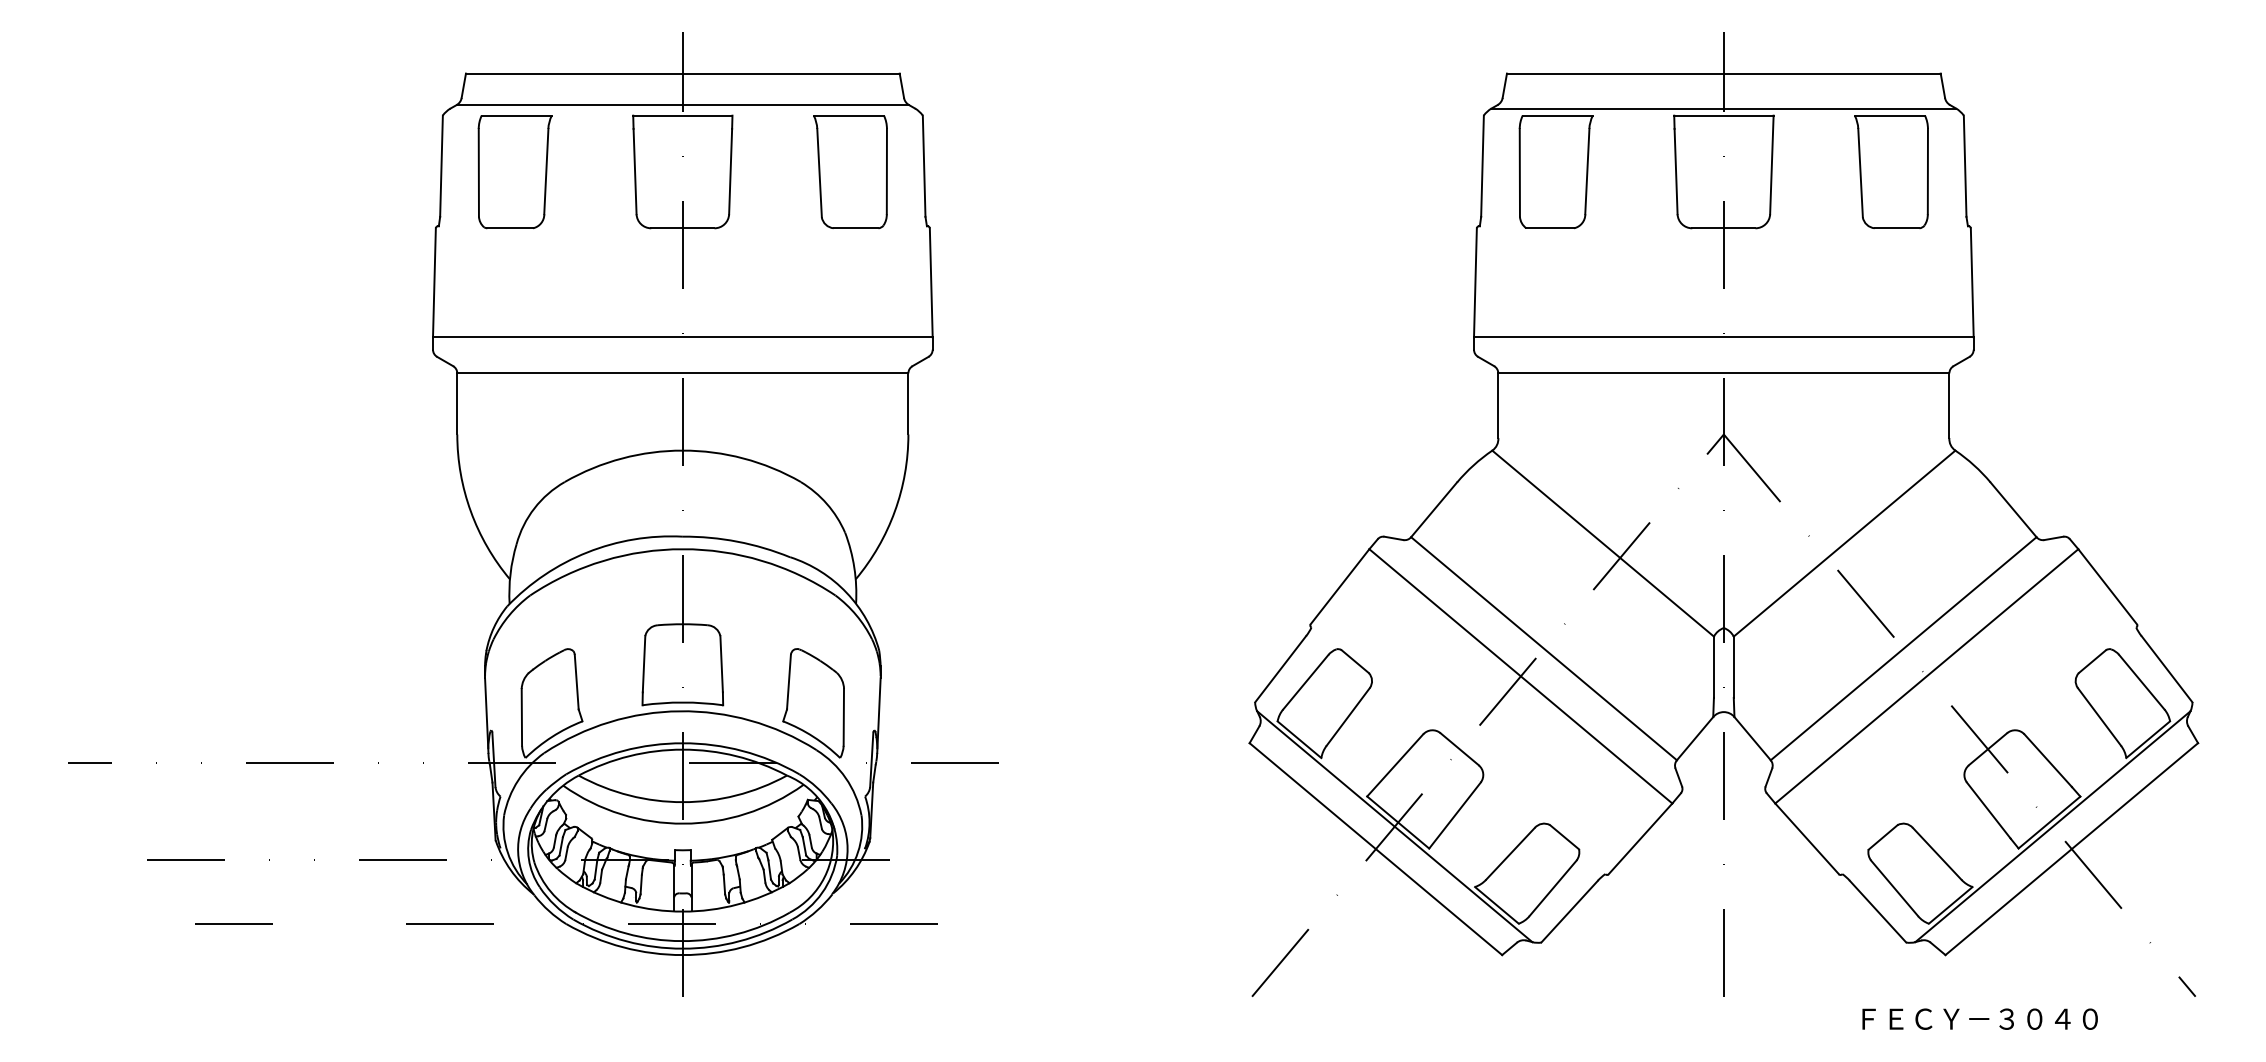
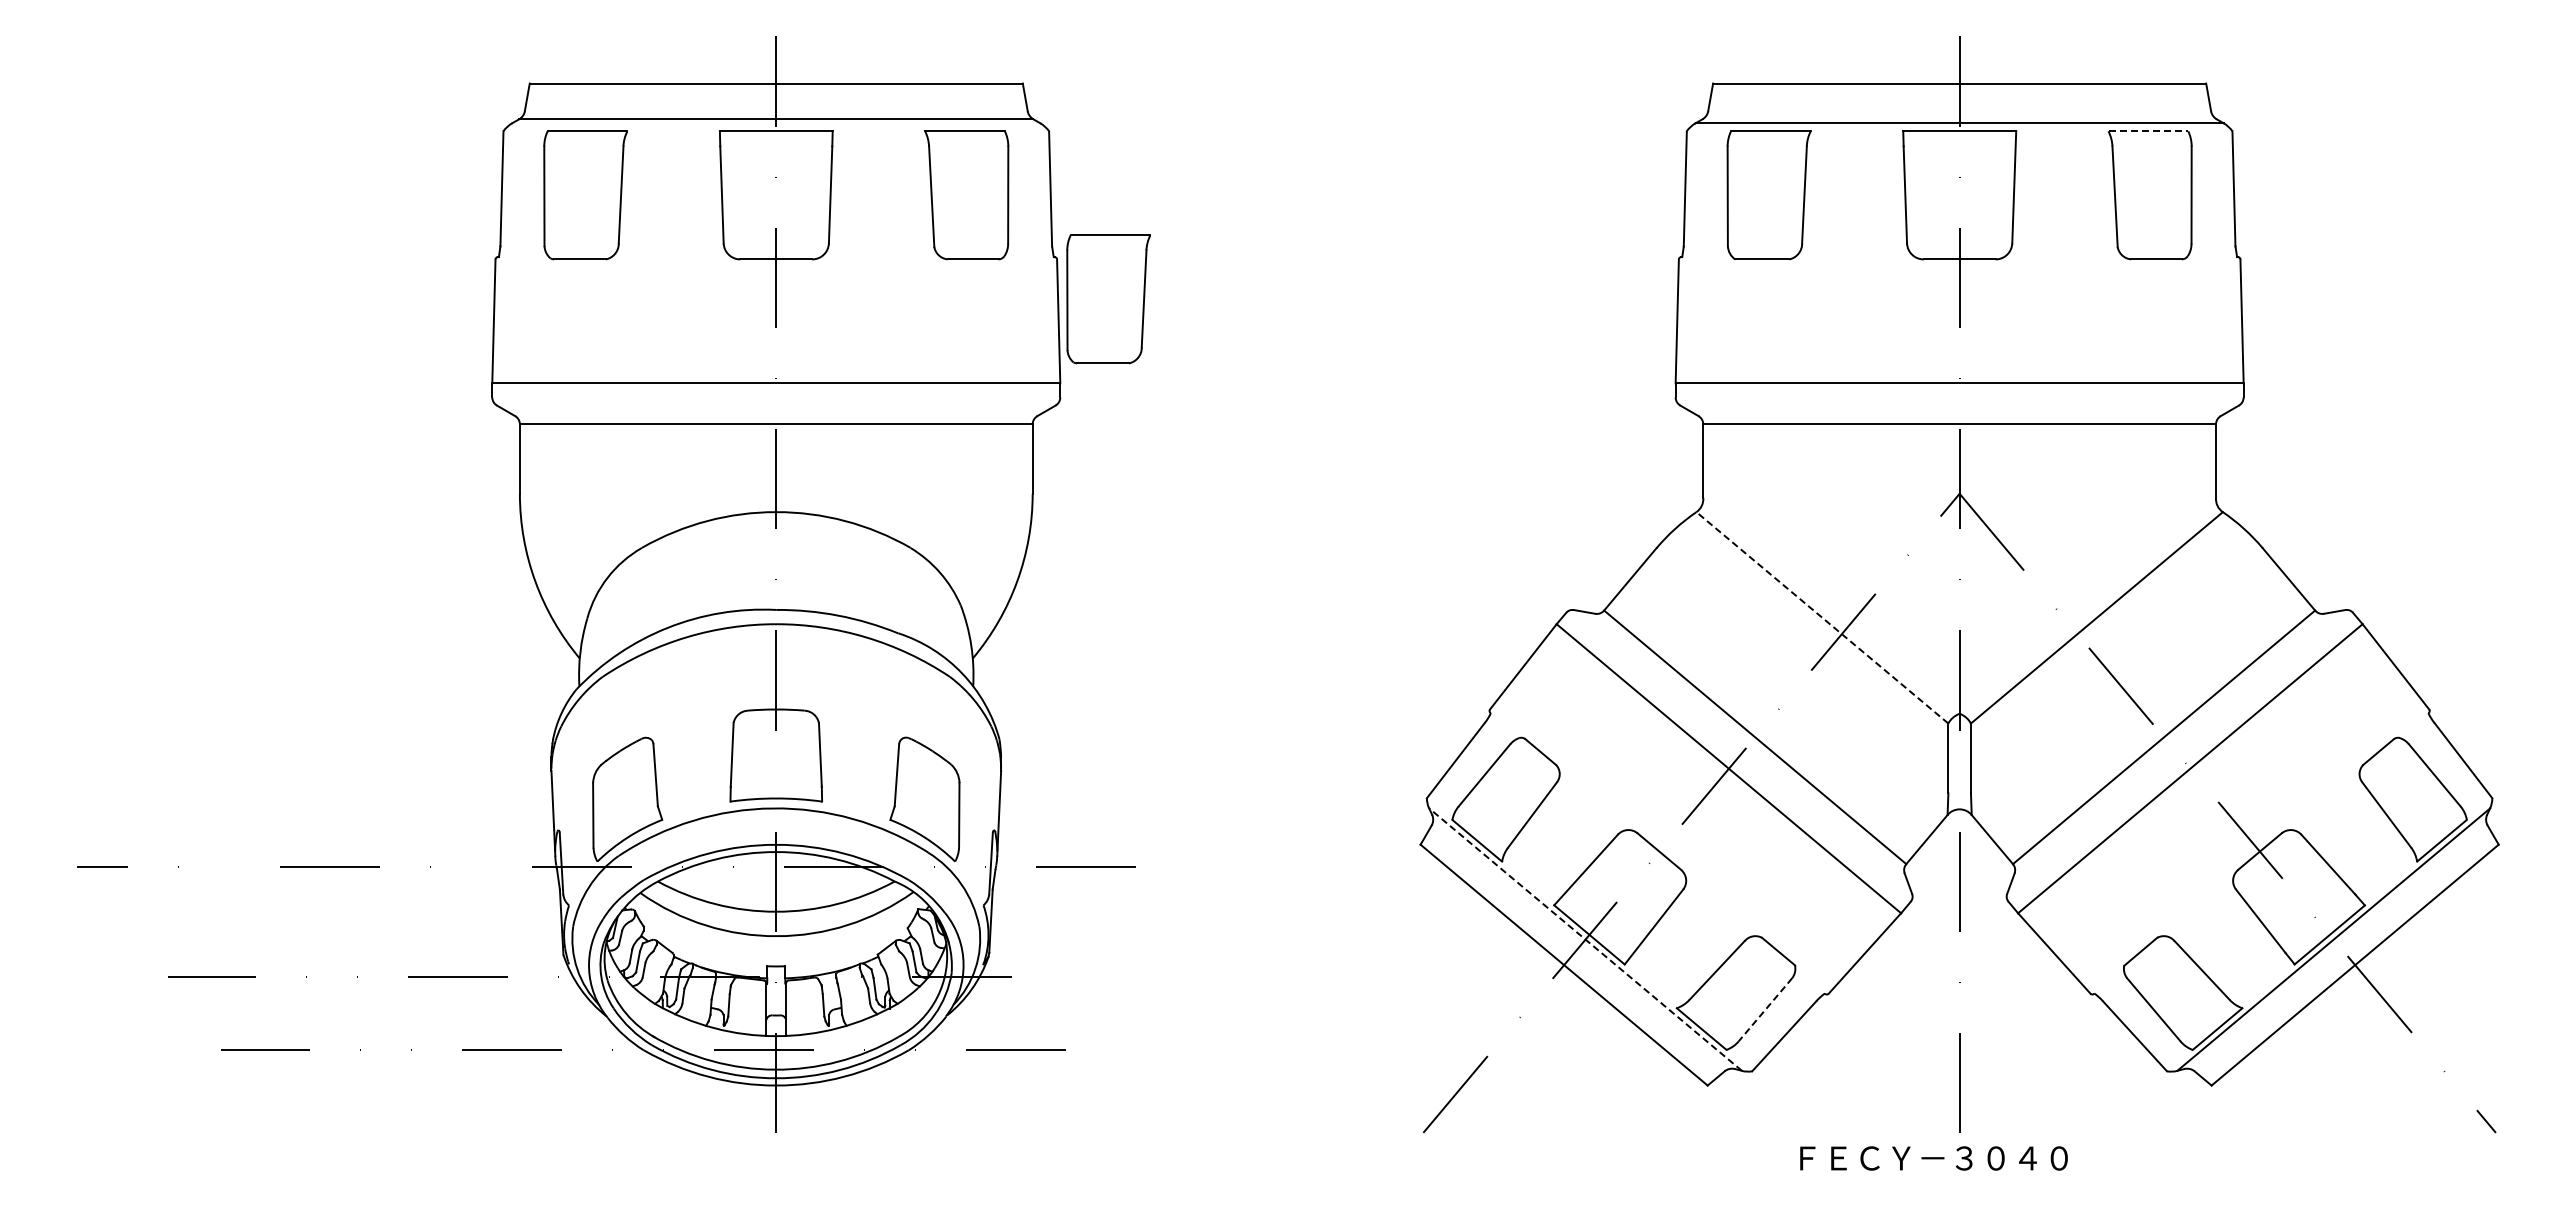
line: (1889, 115) -> (2148, 131), solid -> dashed
part: (975, 263) -> (1108, 299), added
line: (1603, 543) -> (1822, 617), solid -> dashed
line: (1394, 826) -> (1585, 939), solid -> dashed
line: (1553, 889) -> (1765, 1010), solid -> dashed
text: (1979, 1019) -> (1933, 1158), moved

